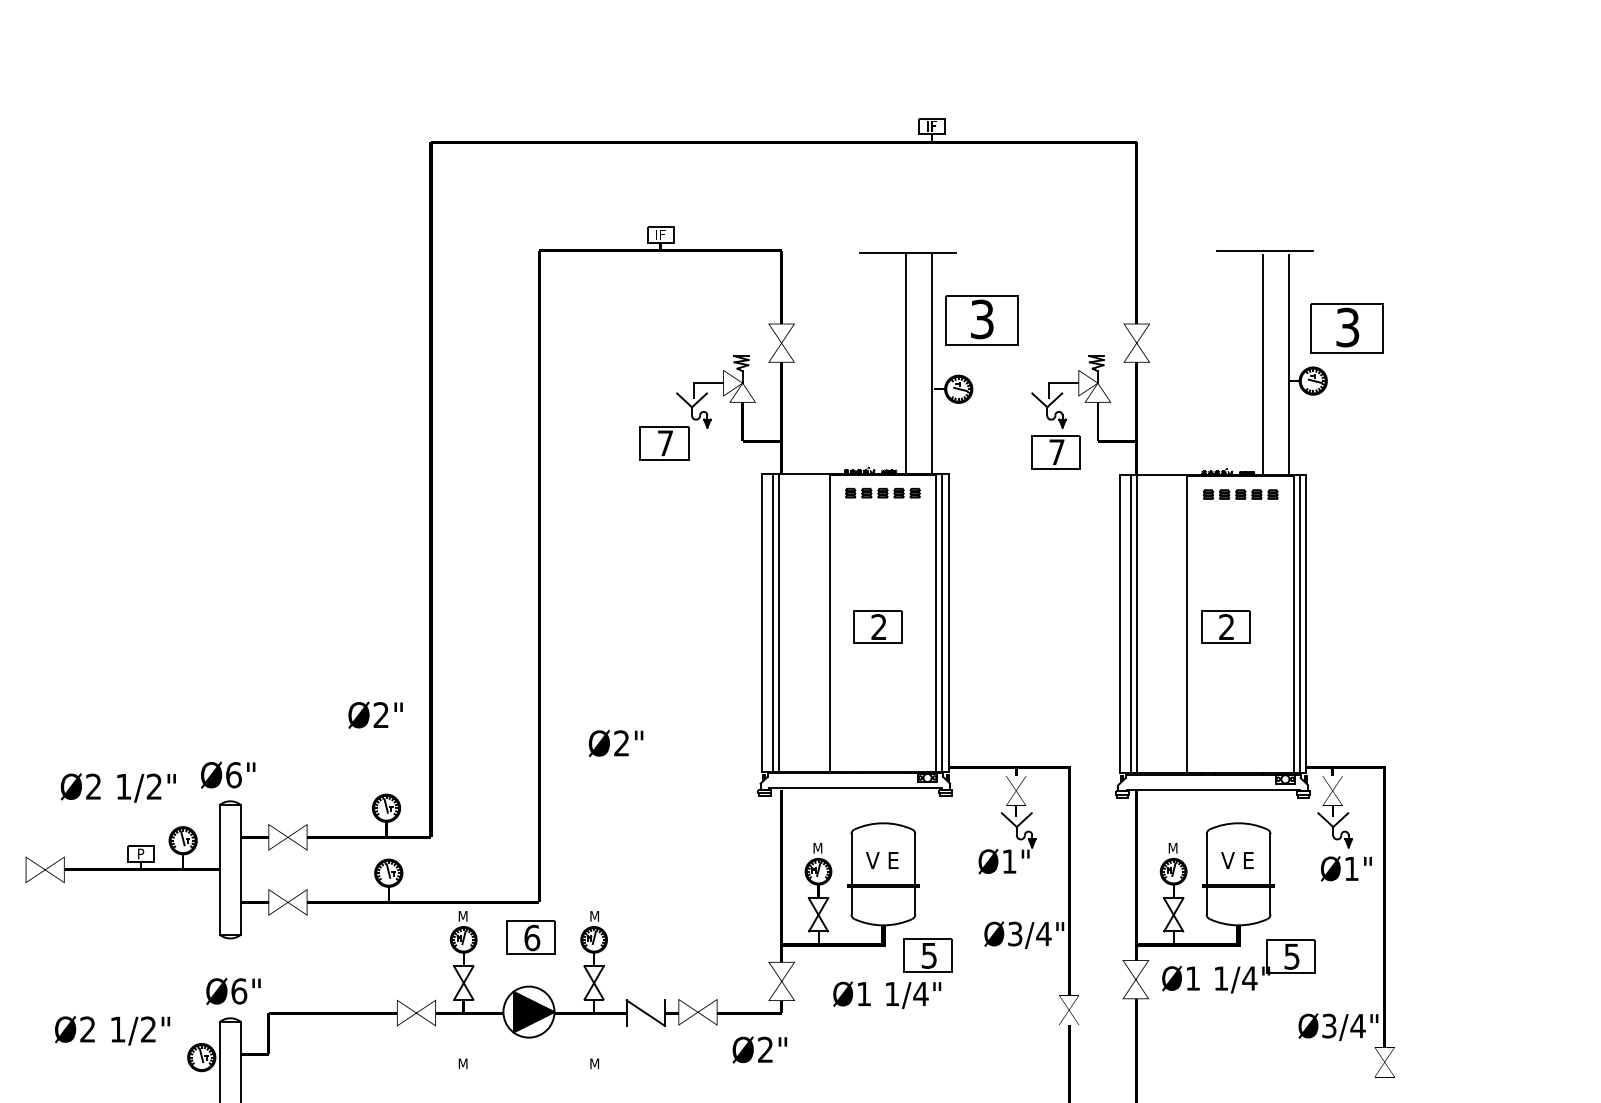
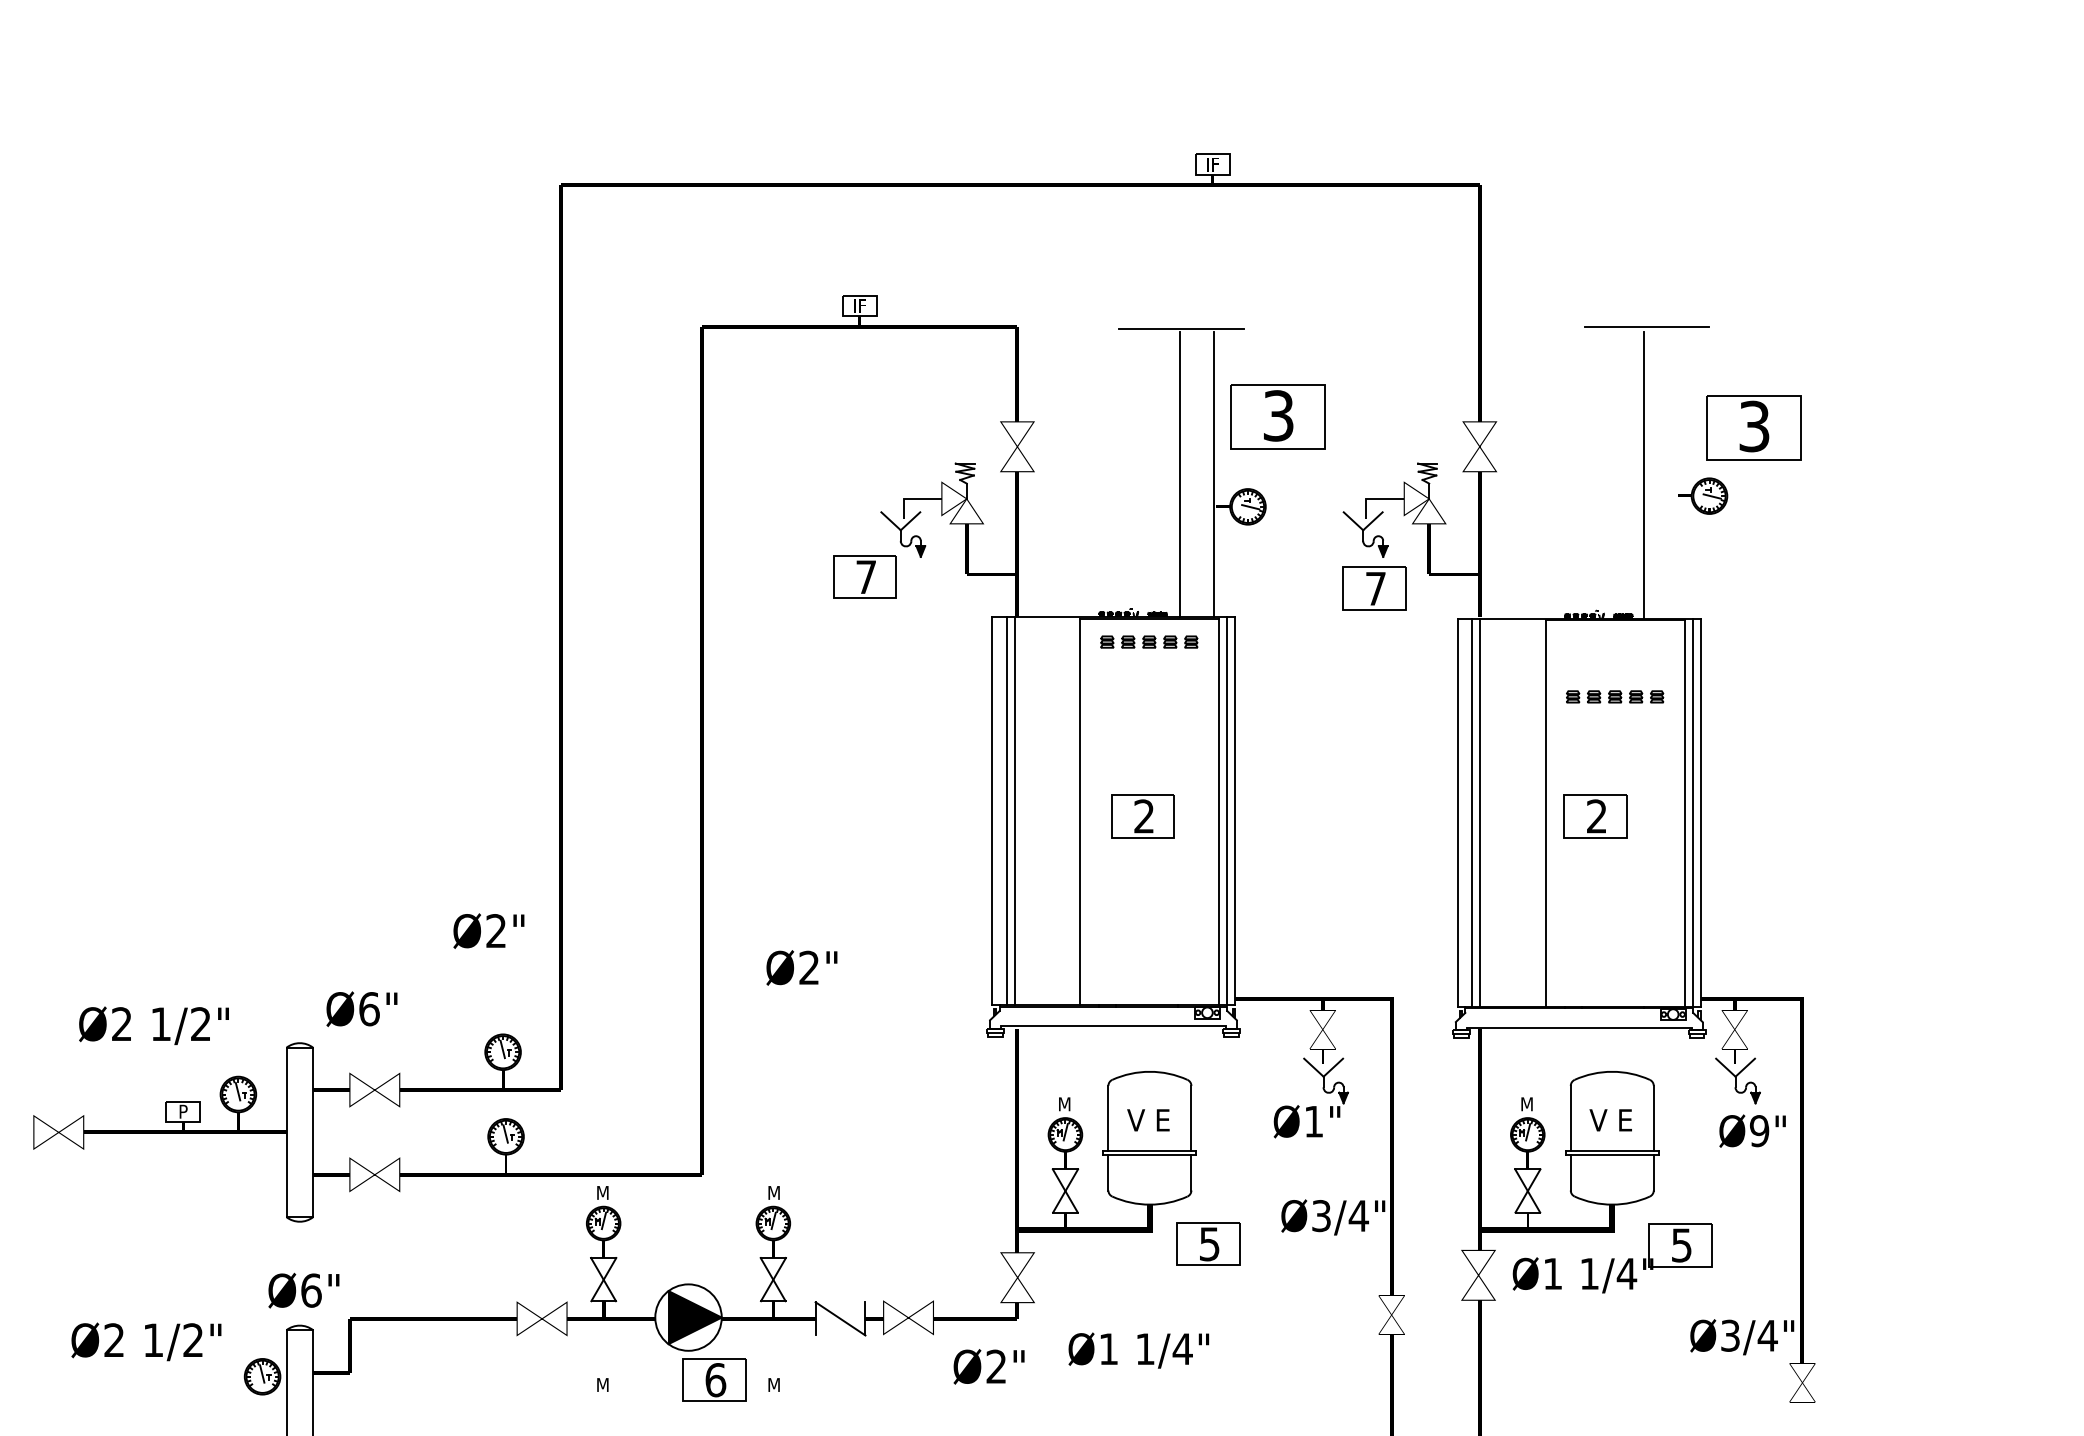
line: (1288, 365) -> (1677, 475), removed
part: (1241, 494) -> (1615, 696), moved
text: (227, 774) -> (361, 1008), moved
text: (1351, 869) -> (1759, 1131), Ø1" -> Ø9"
part: (531, 937) -> (714, 1379), moved
text: (886, 995) -> (1138, 1350), moved

